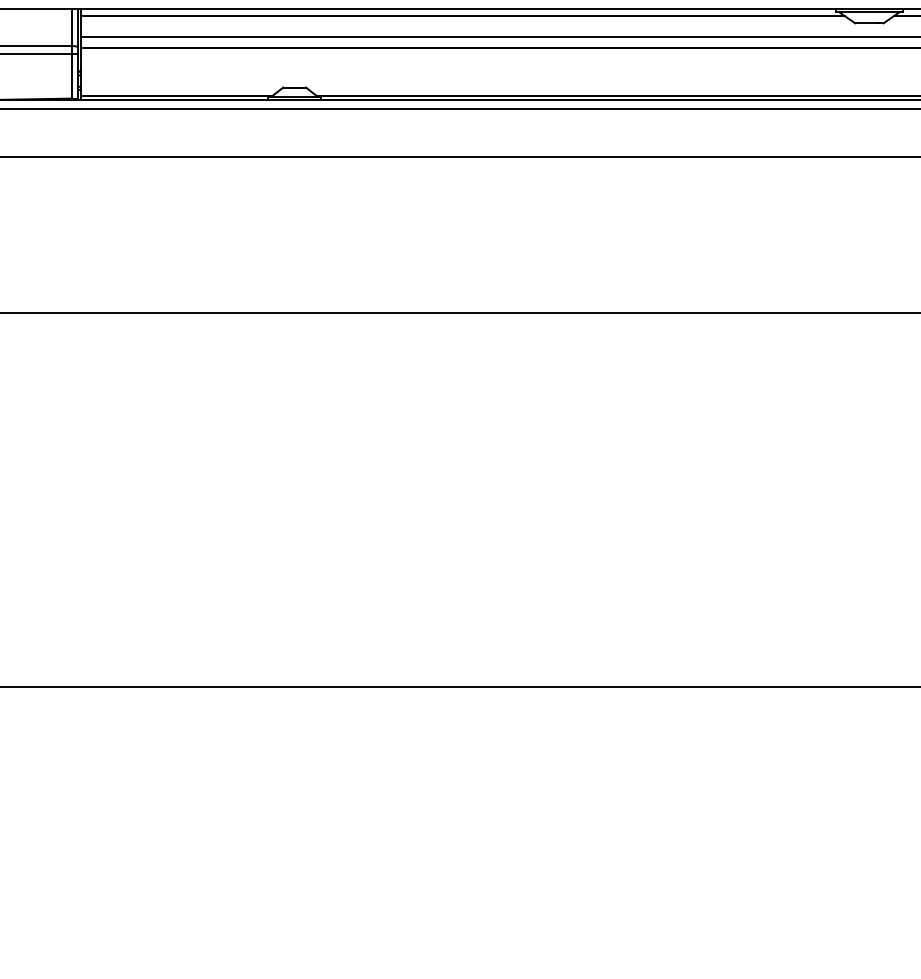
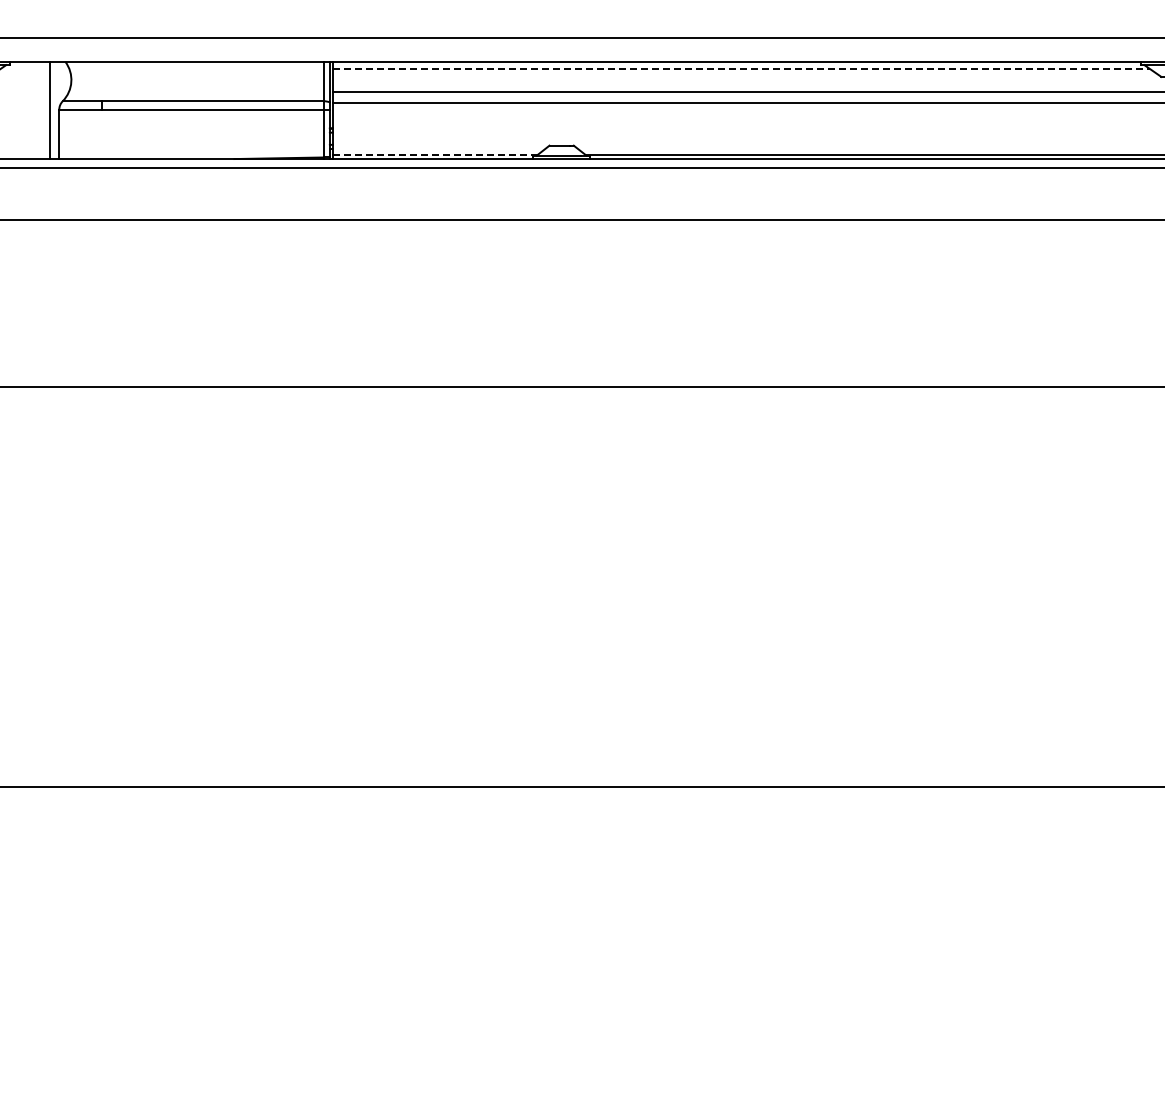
line: (462, 16) -> (741, 69), solid -> dashed
line: (176, 95) -> (435, 154), solid -> dashed

